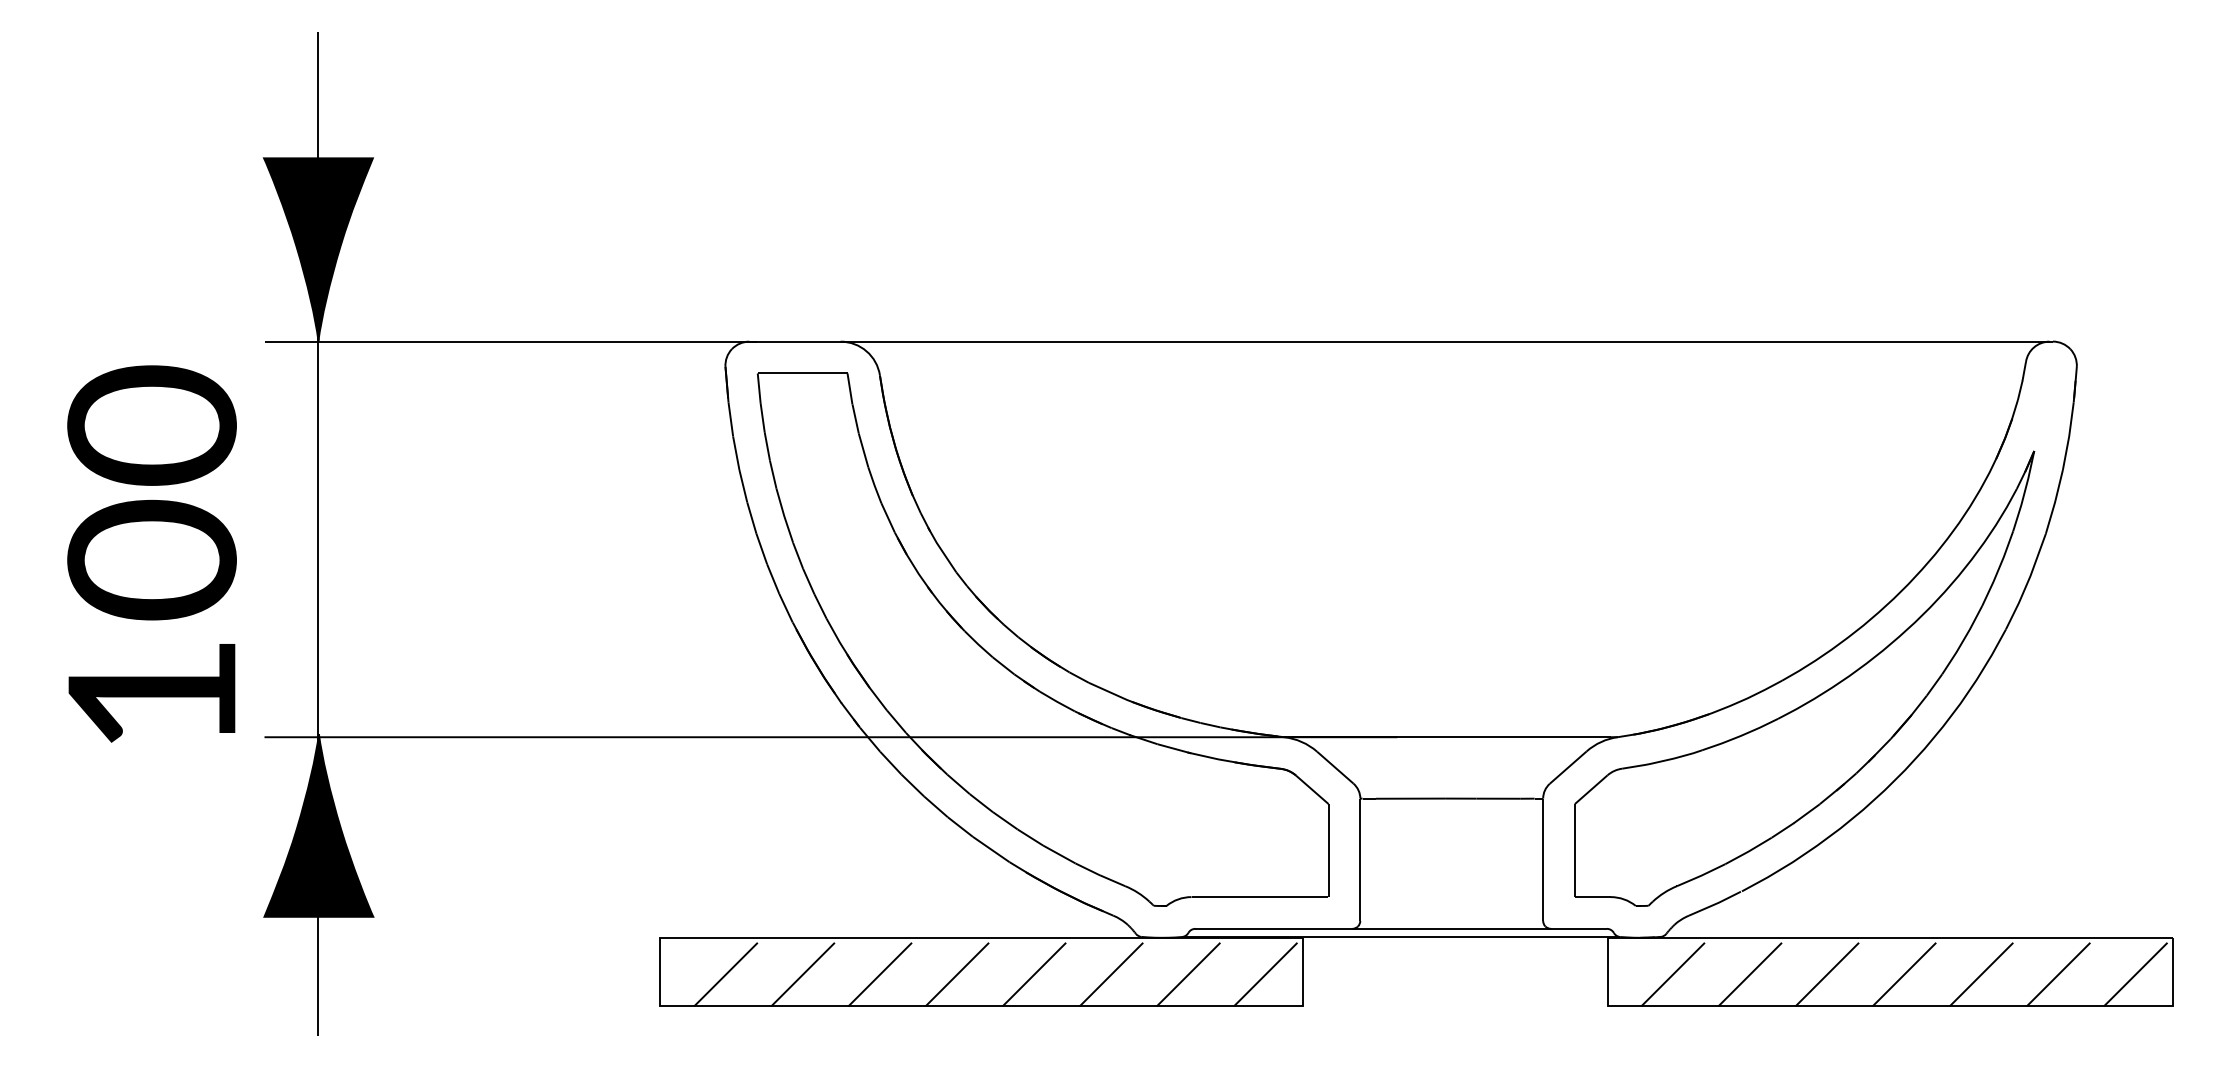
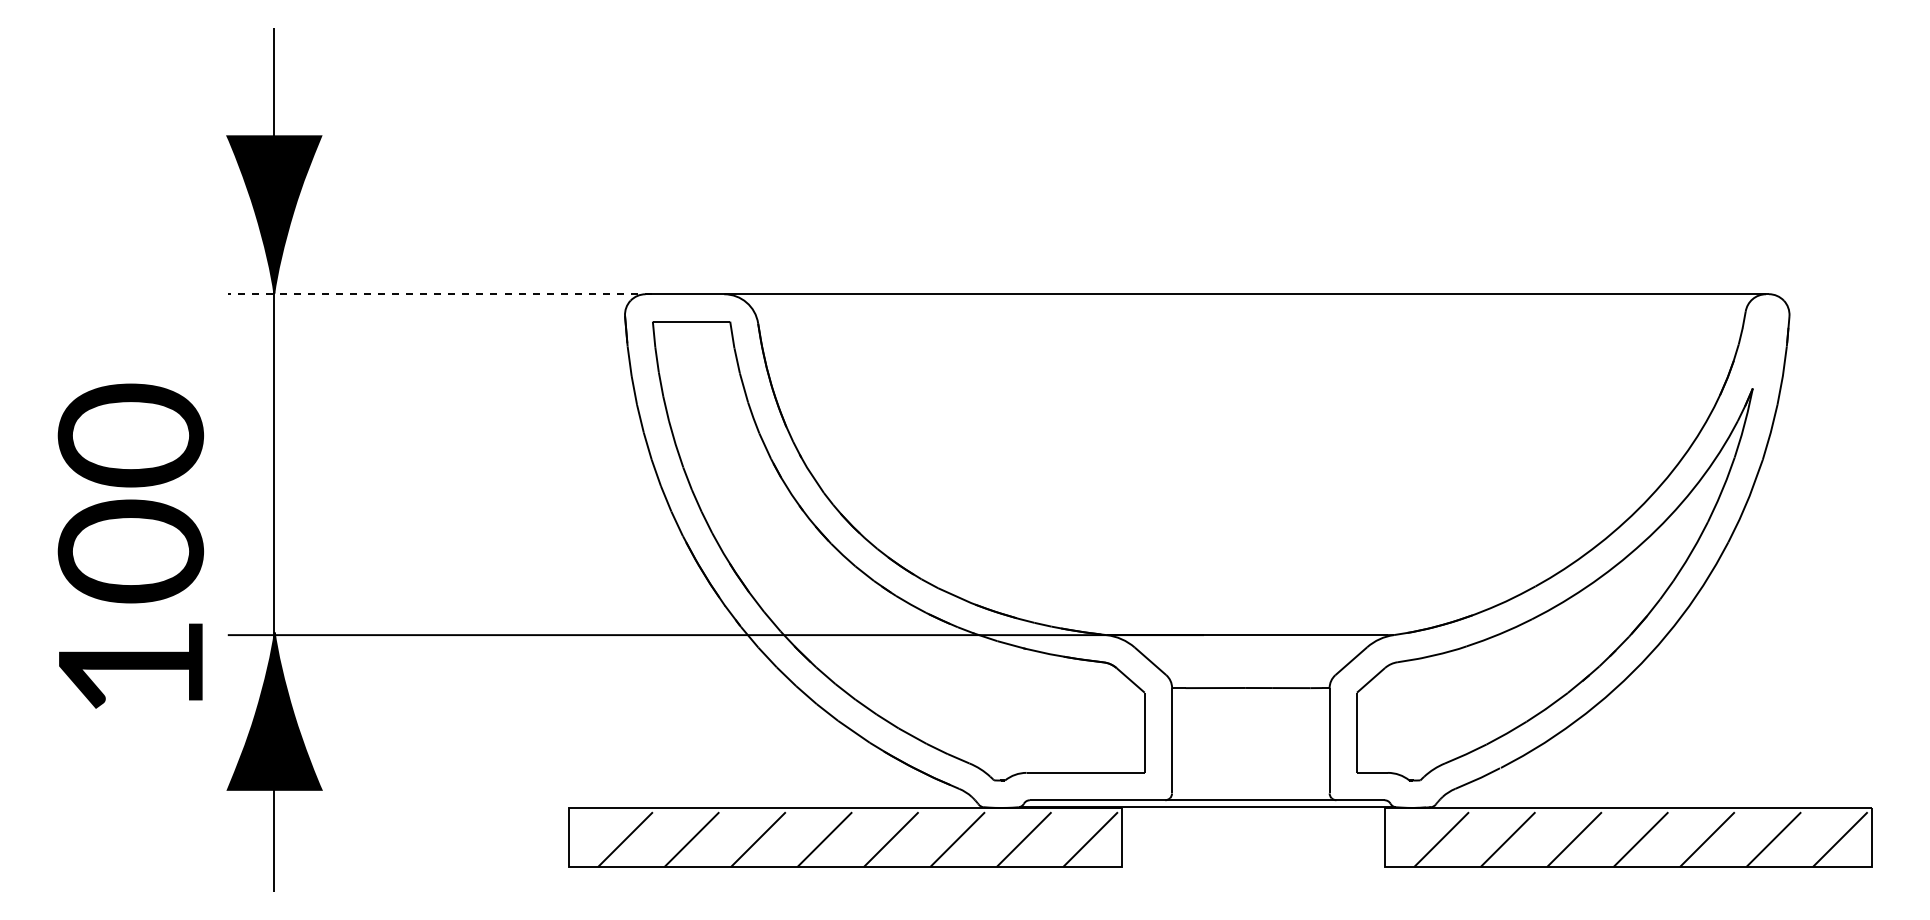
line: (510, 341) -> (439, 294), solid -> dashed
text: (151, 553) -> (130, 545), moved

